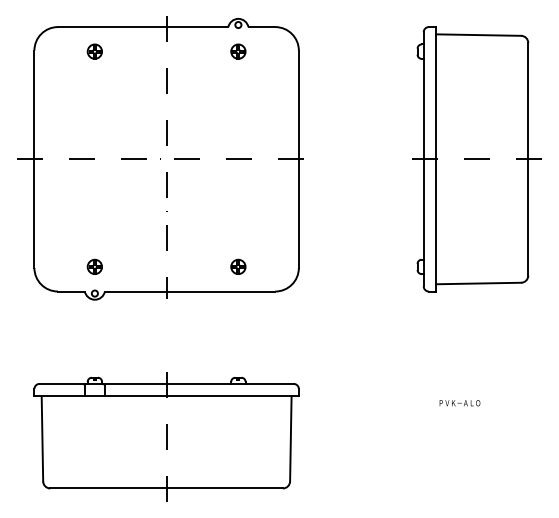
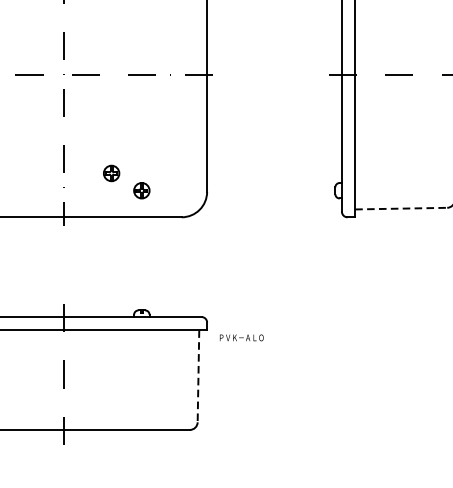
part: (210, 250) -> (111, 172), added
line: (478, 283) -> (401, 208), solid -> dashed
text: (459, 403) -> (241, 338), moved
line: (290, 438) -> (198, 375), solid -> dashed

